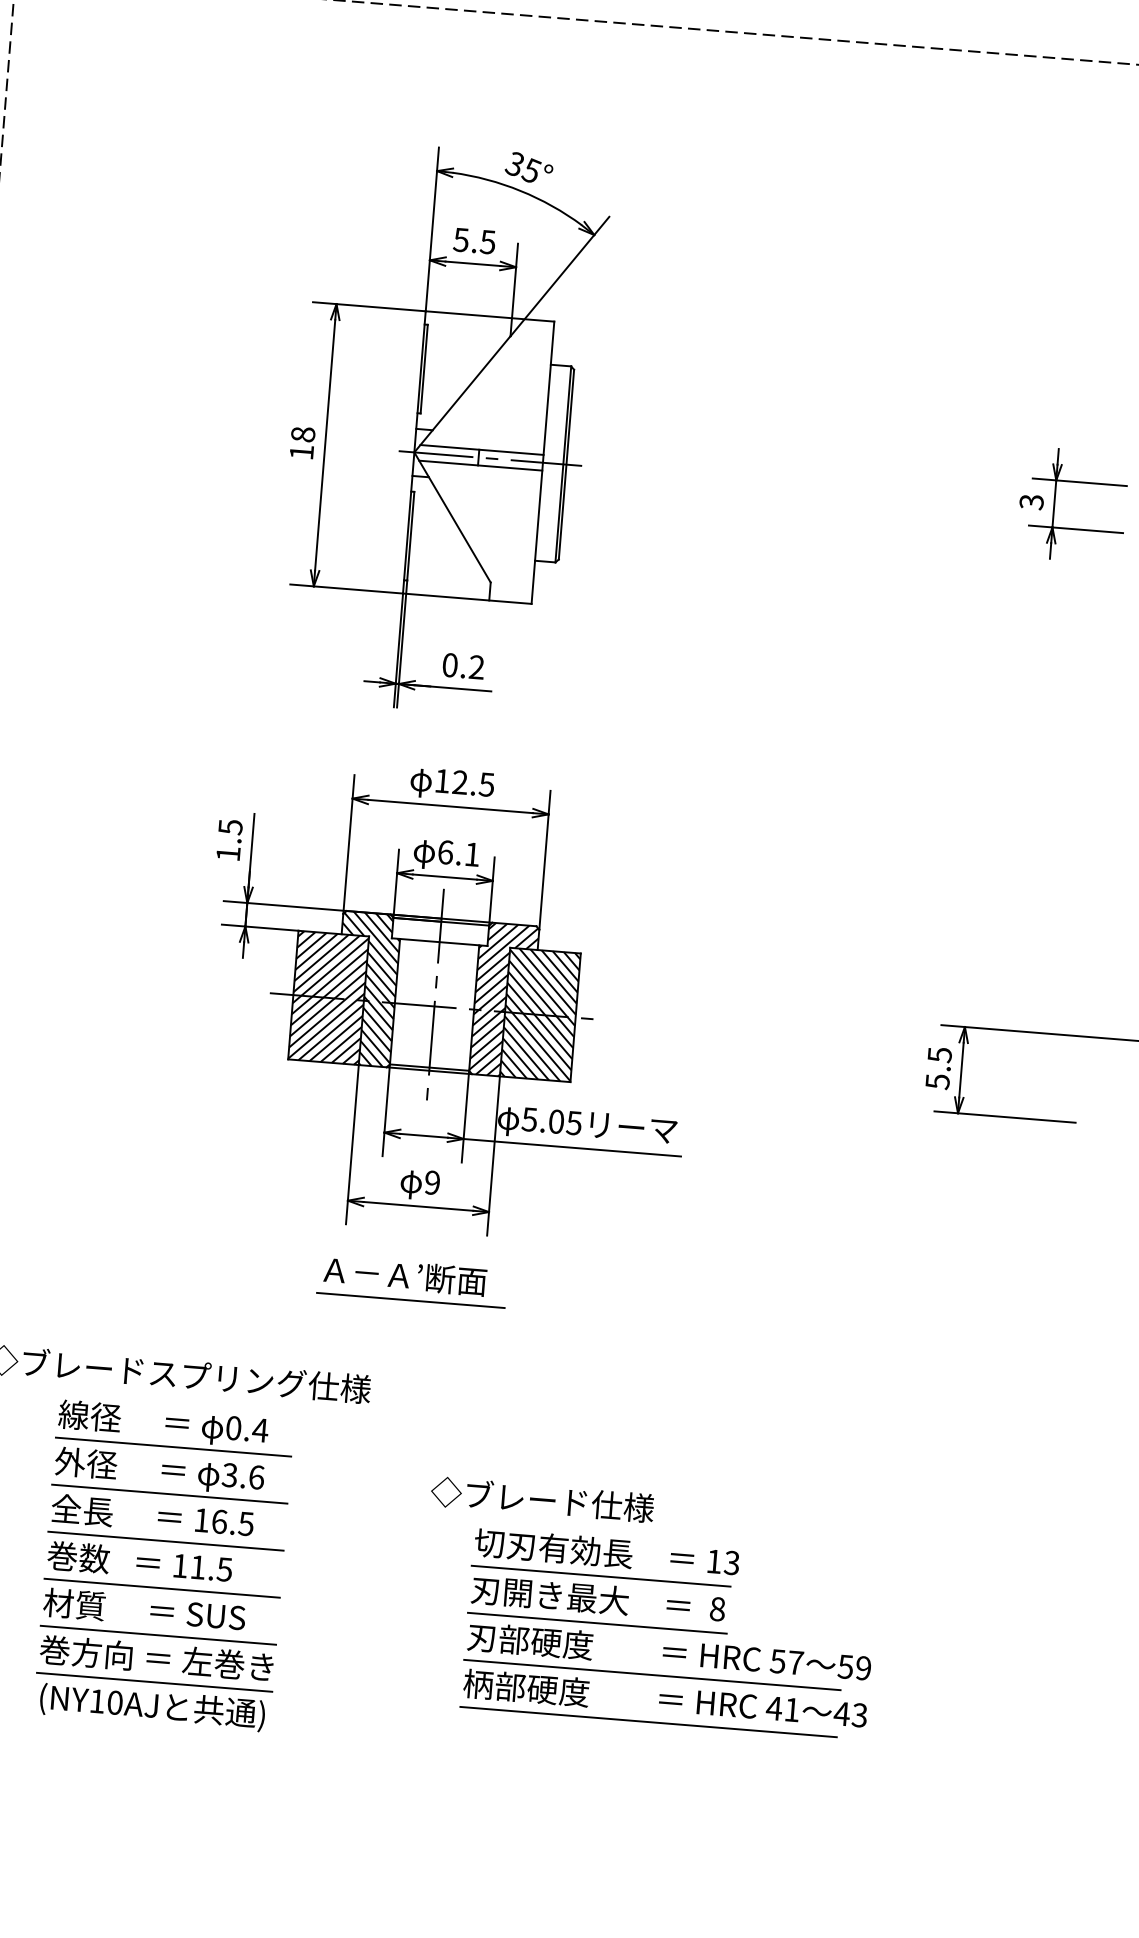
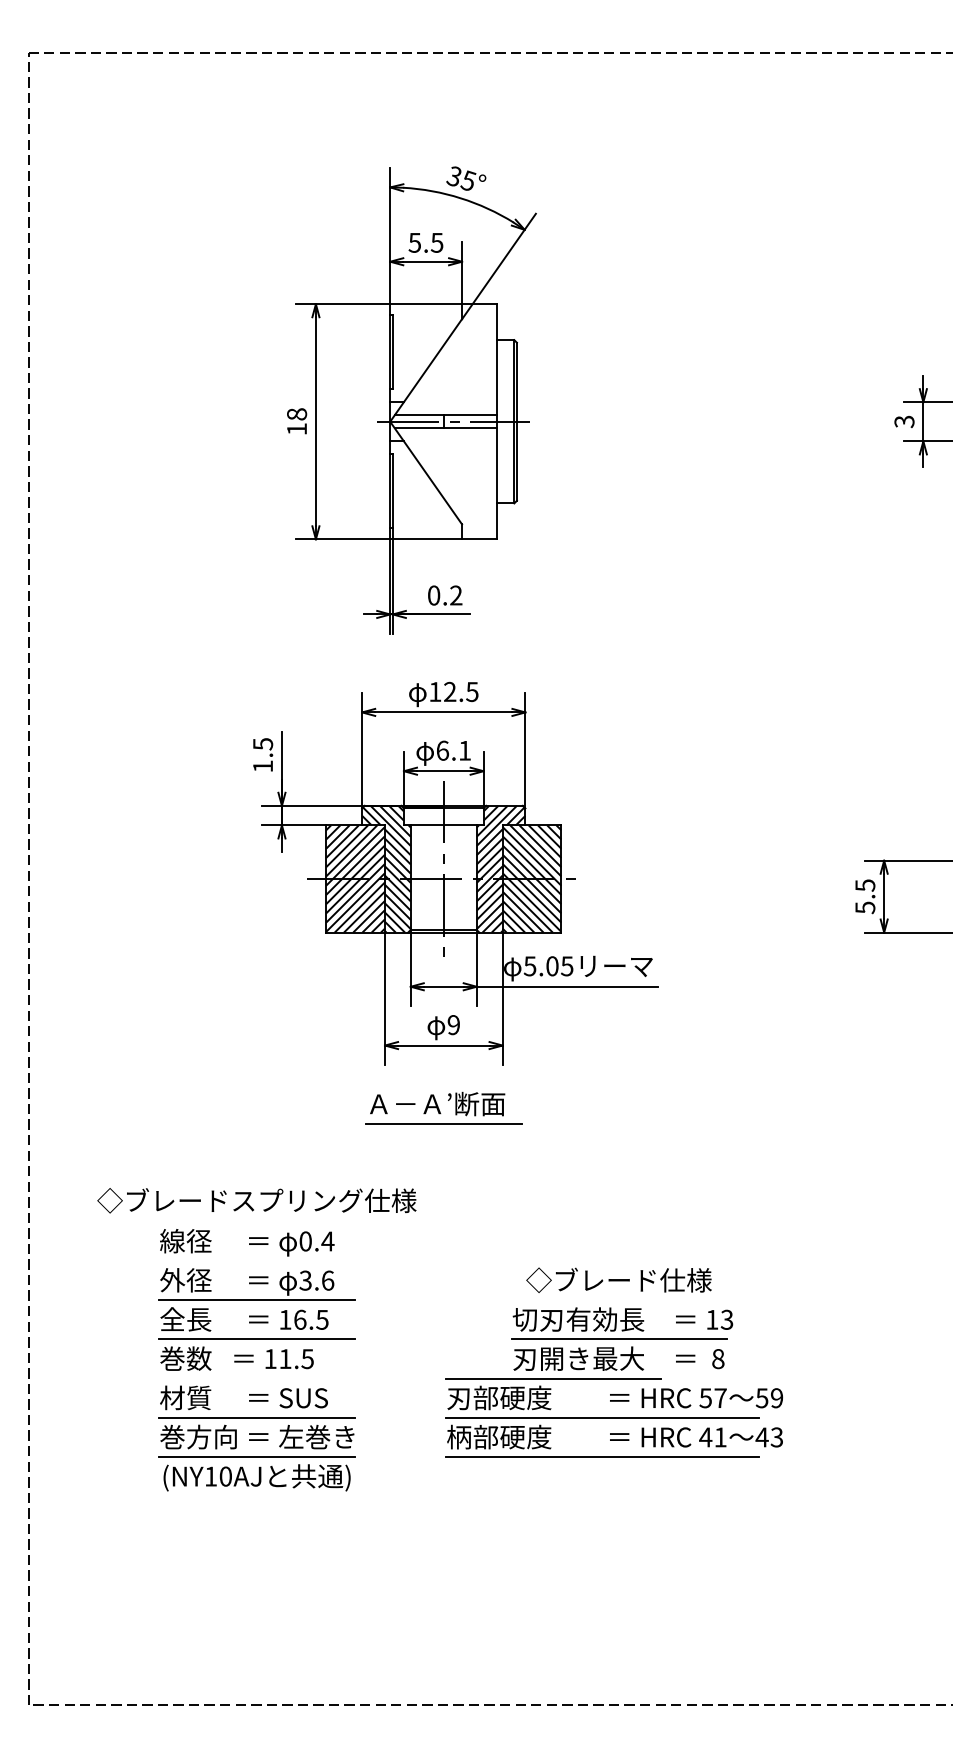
line: (173, 1447) -> (257, 1261), removed
text: (541, 1498) -> (618, 1279), moved
line: (162, 1588) -> (257, 1378), removed
part: (665, 1675) -> (613, 1417), moved

